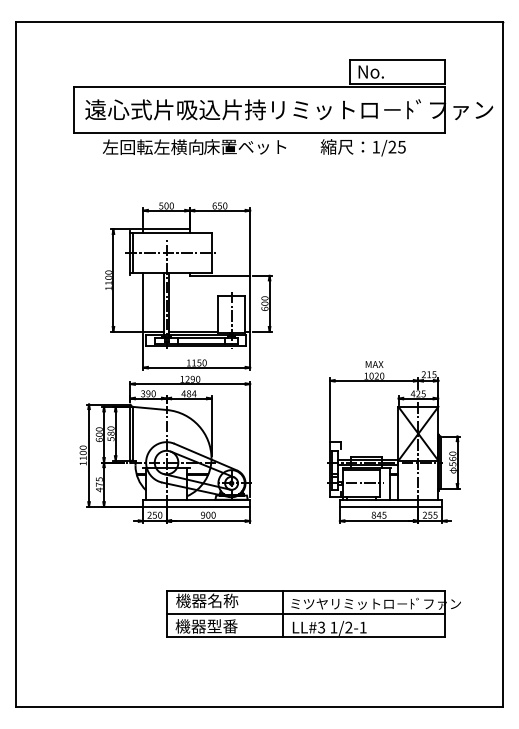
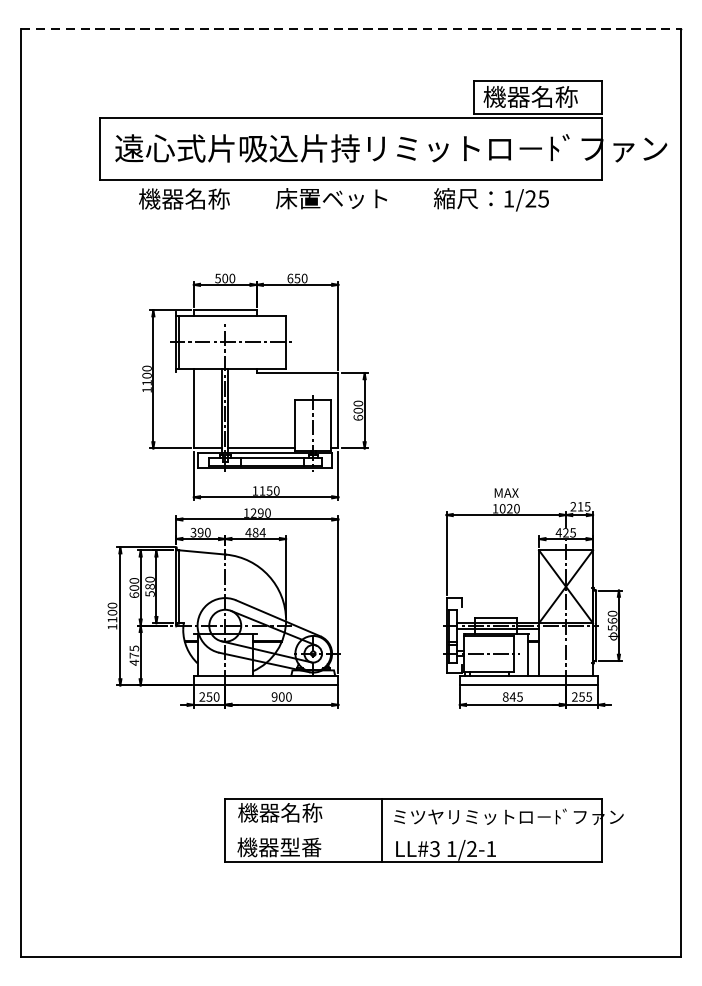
line: (259, 21) -> (351, 28), solid -> dashed
text: (392, 71) -> (530, 96), No. -> 機器名称
text: (152, 147) -> (206, 199), 左回転左横向 -> 機器名称
line: (305, 614) -> (413, 831), removed

